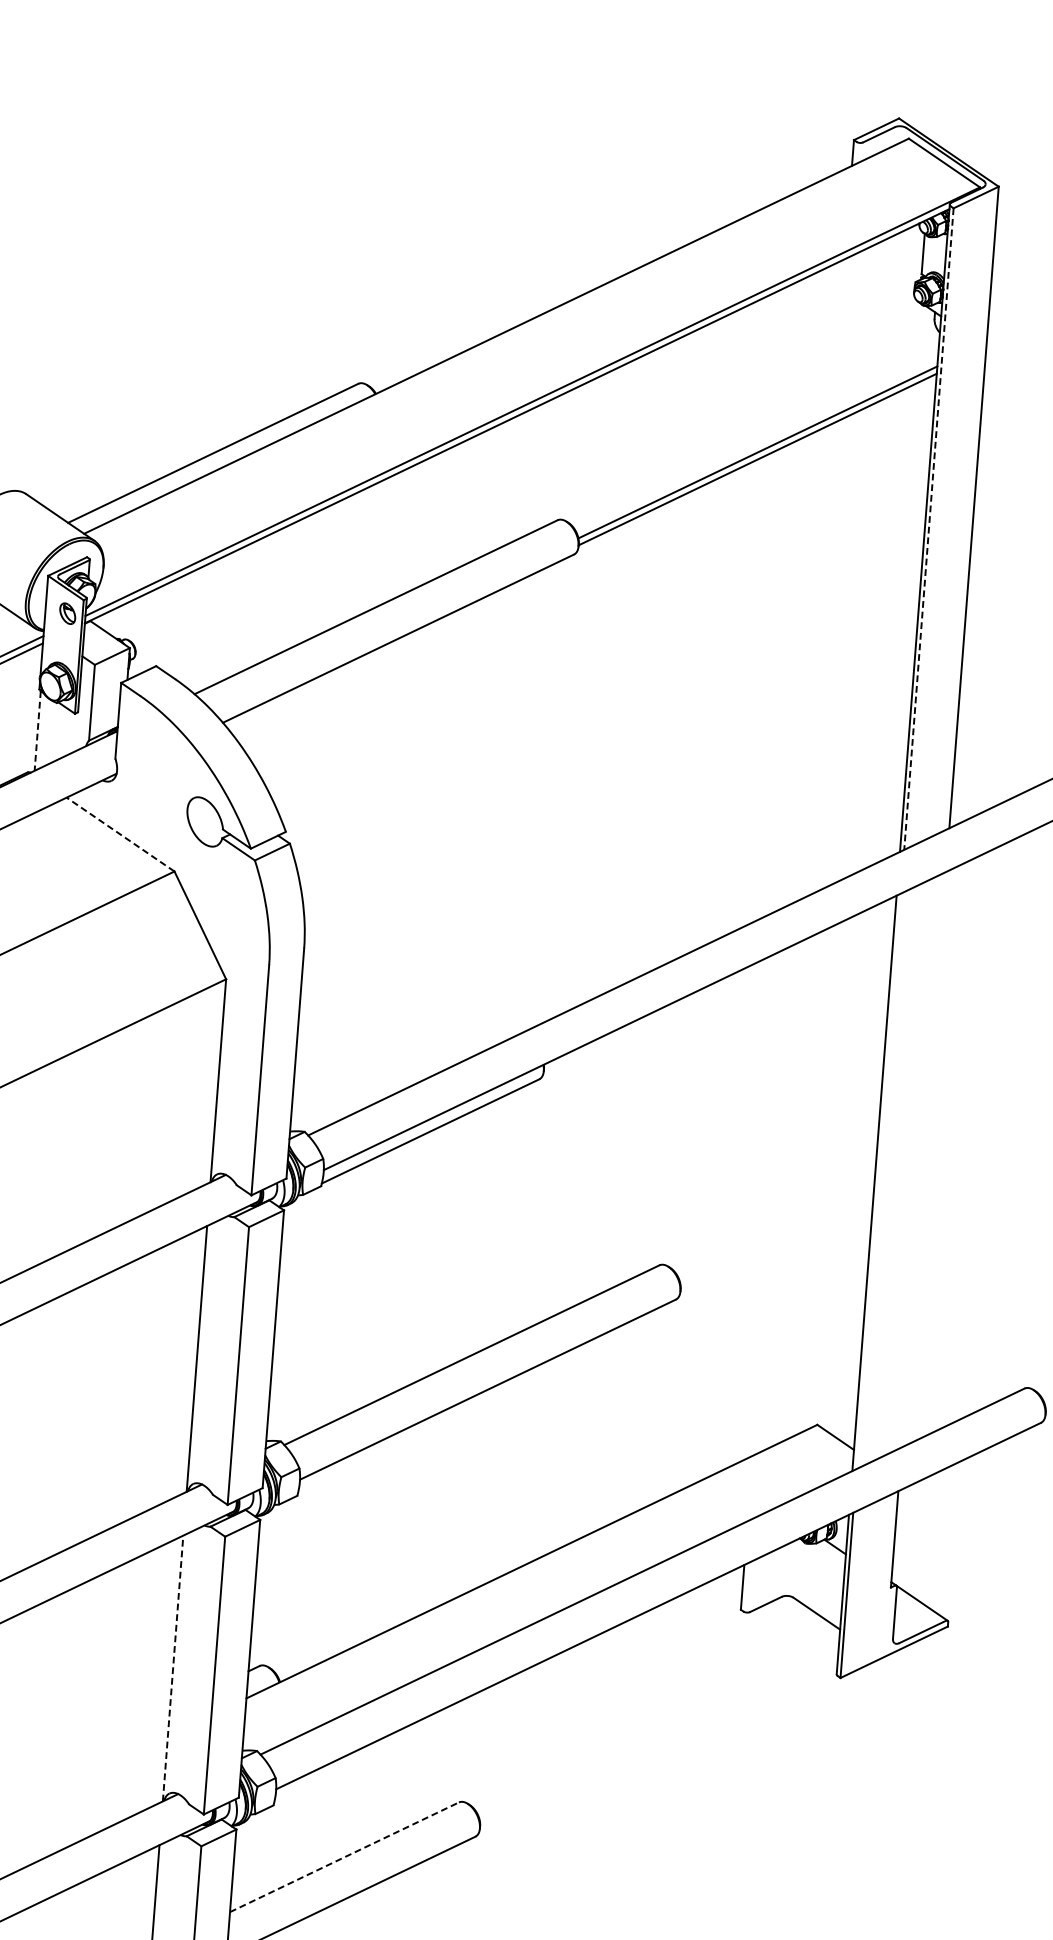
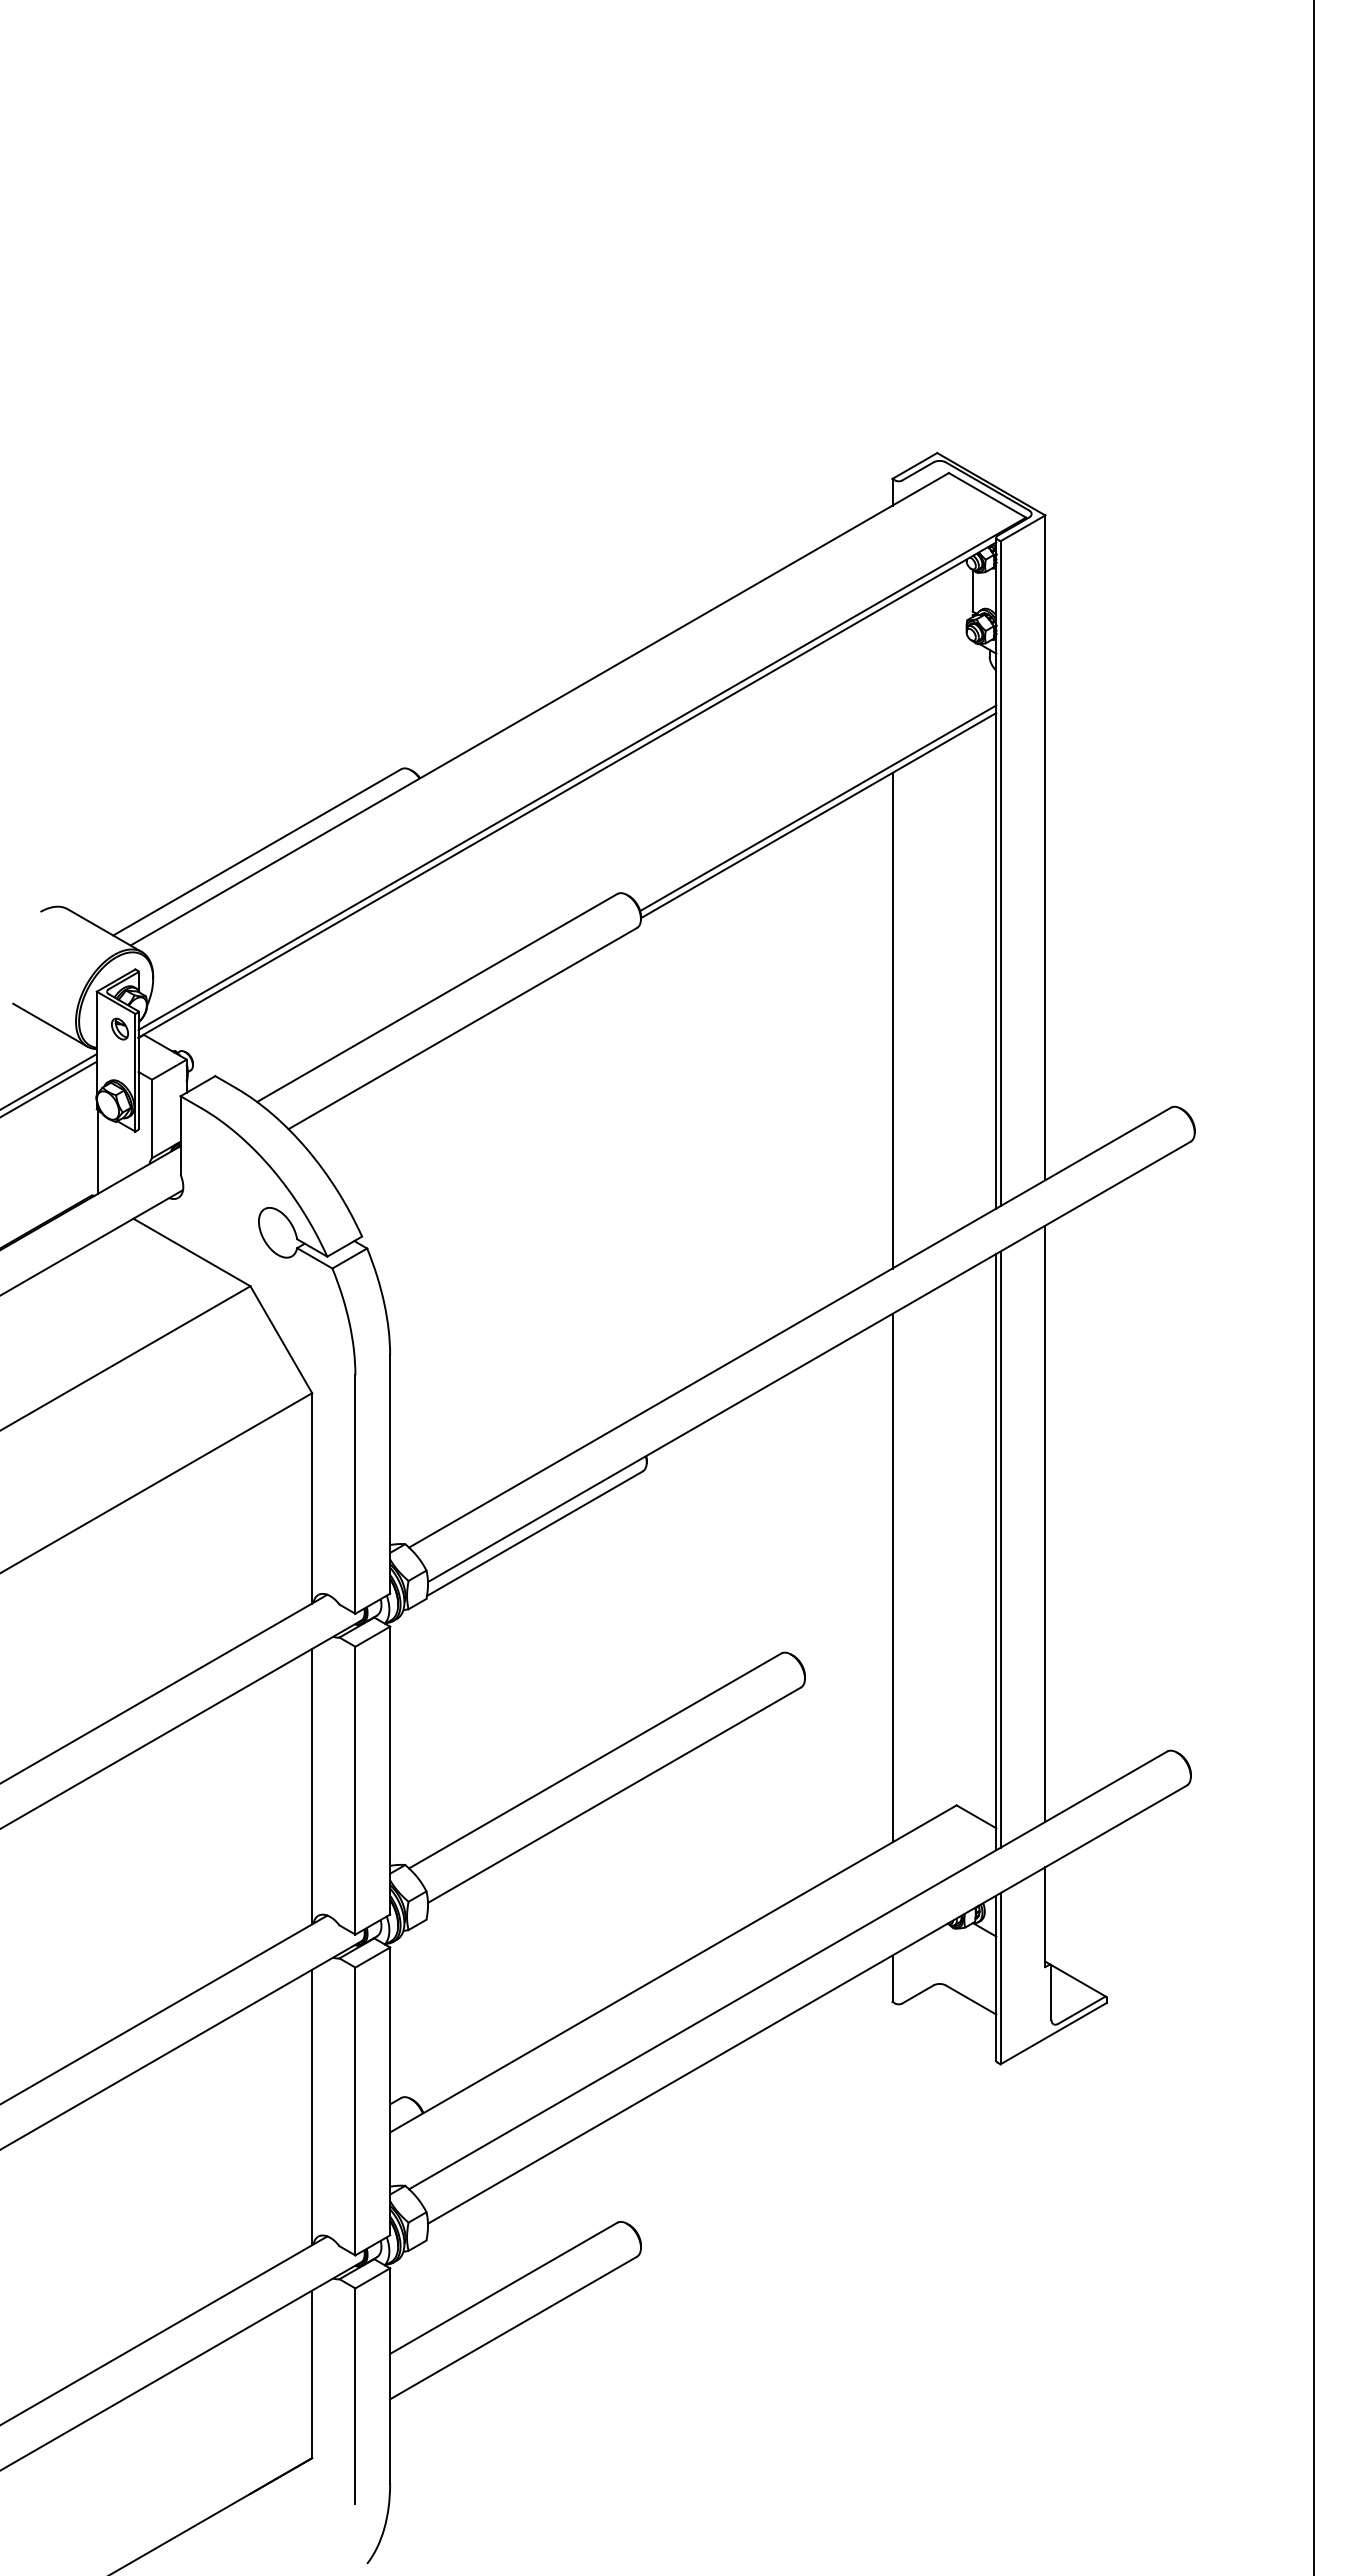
line: (928, 529) -> (1000, 874), dashed -> solid
line: (813, 662) -> (892, 1020), added
line: (37, 731) -> (98, 1152), dashed -> solid
line: (120, 834) -> (191, 1252), dashed -> solid
line: (924, 1159) -> (1045, 1523), added
line: (878, 1181) -> (1000, 1549), added
line: (772, 1200) -> (892, 1577), added
line: (173, 1668) -> (312, 2107), dashed -> solid
line: (345, 1857) -> (504, 2288), dashed -> solid

